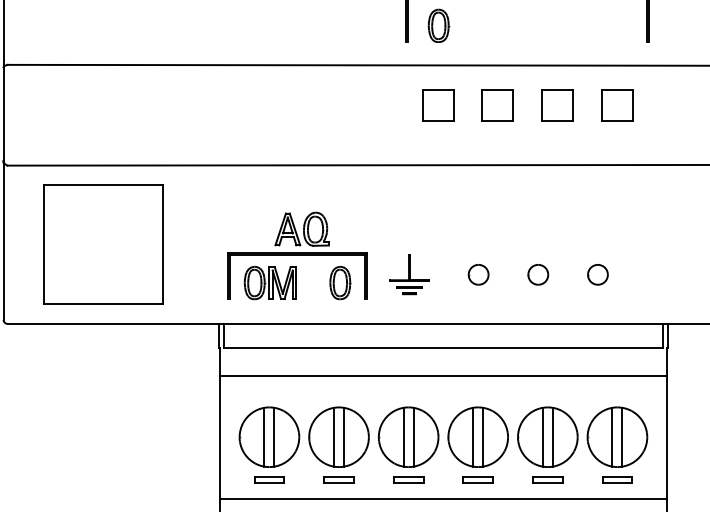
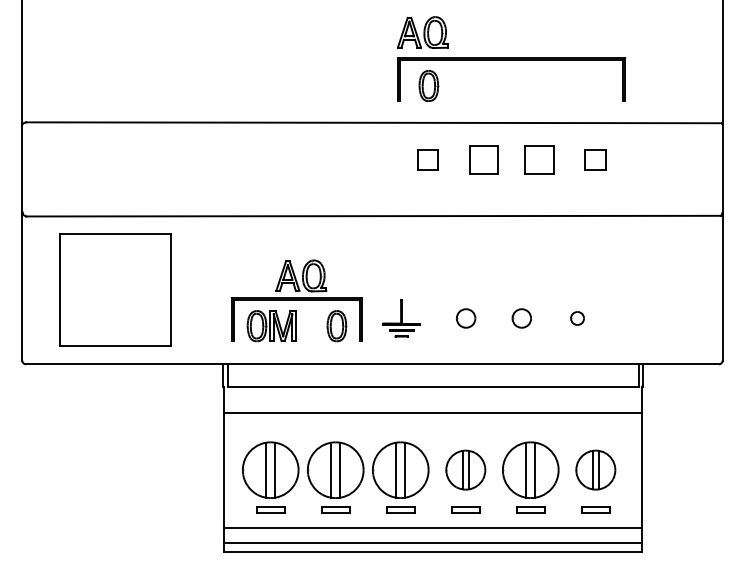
part: (438, 104) -> (428, 159), size x0.7
part: (617, 104) -> (595, 159), size x0.7
part: (597, 274) -> (577, 318), size x0.7
part: (477, 436) -> (465, 469), size x0.7
part: (617, 436) -> (595, 469), size x0.7

